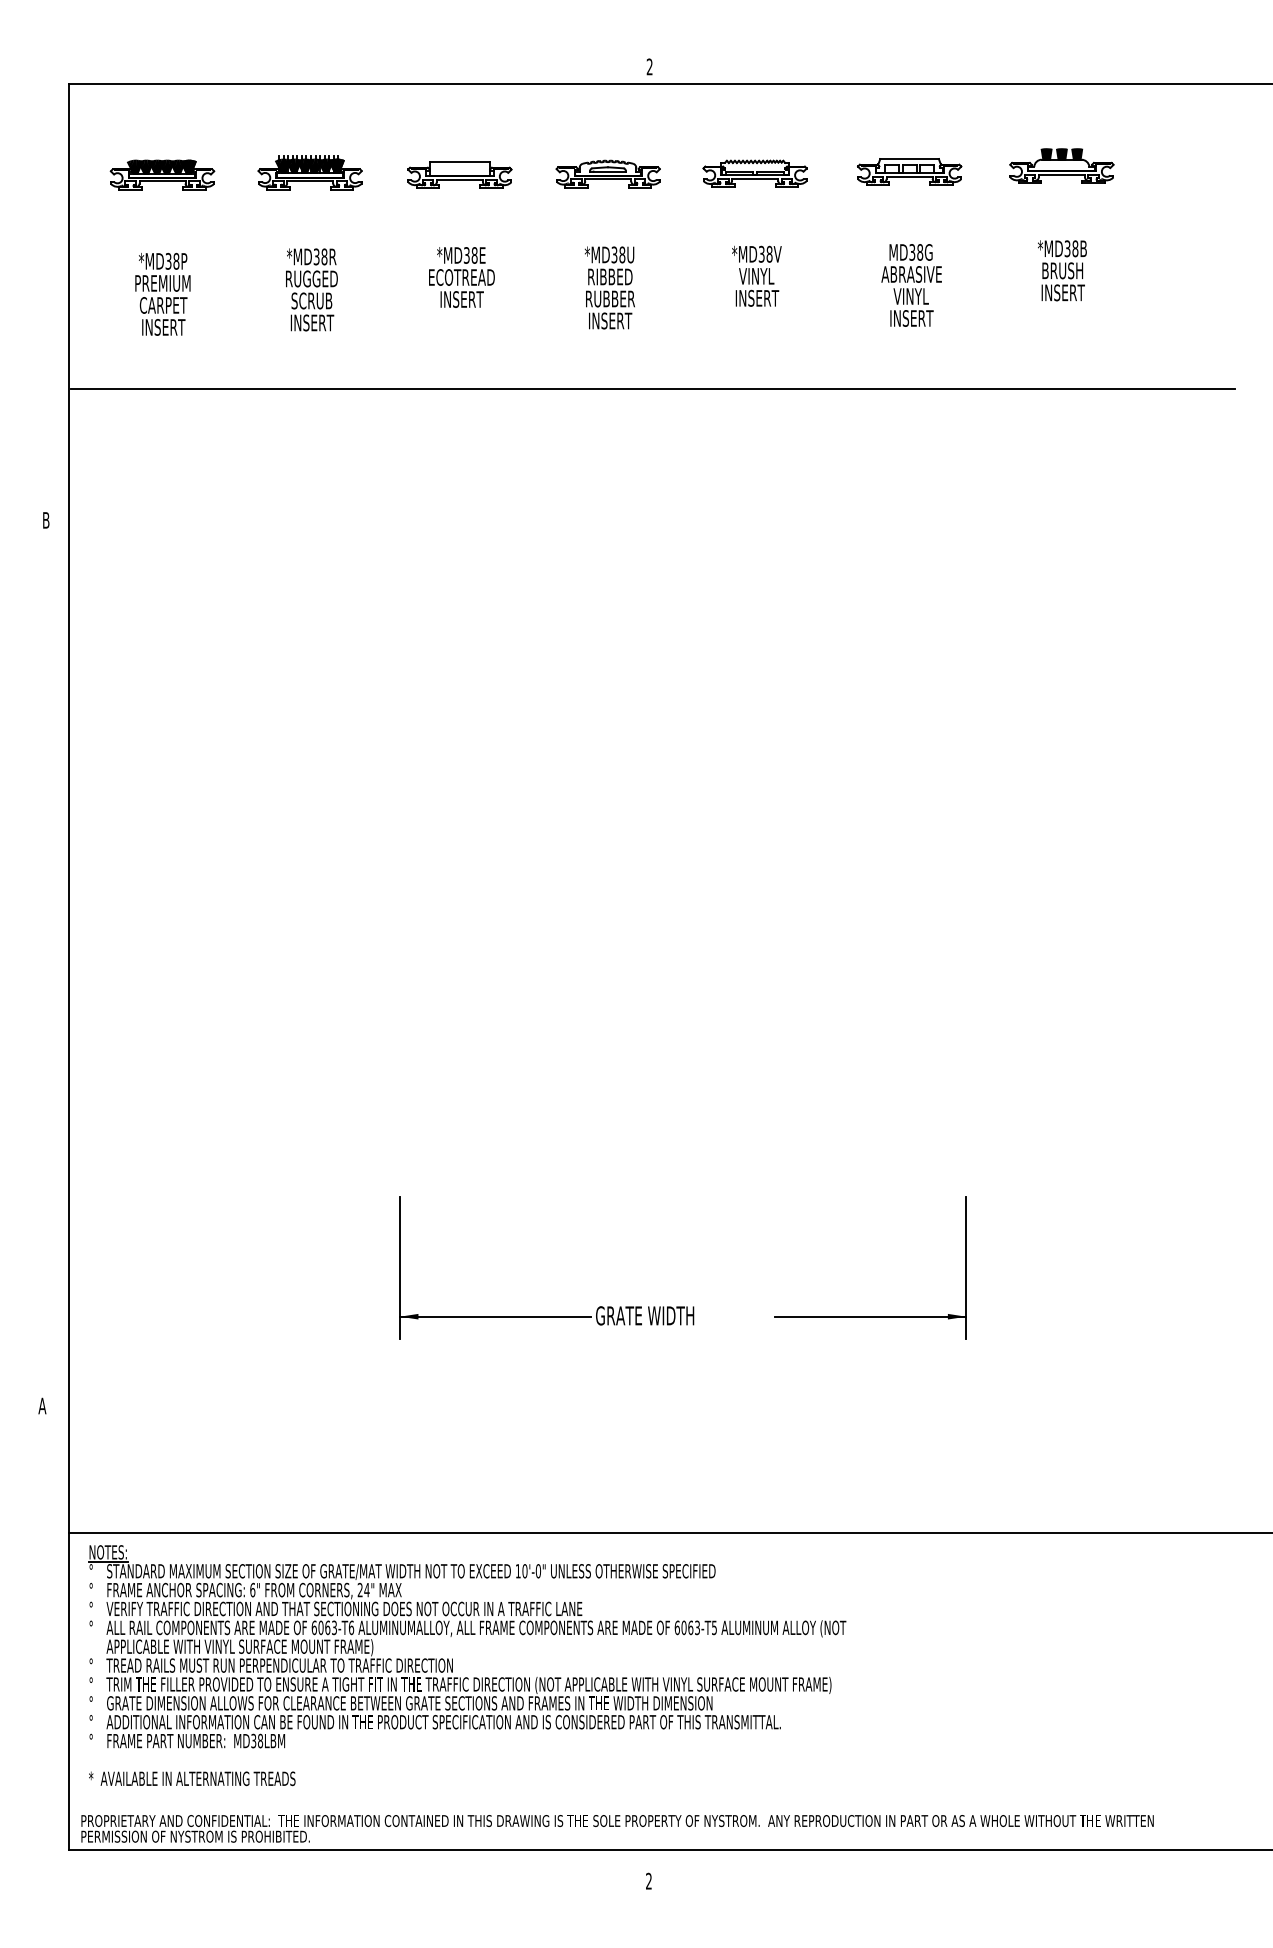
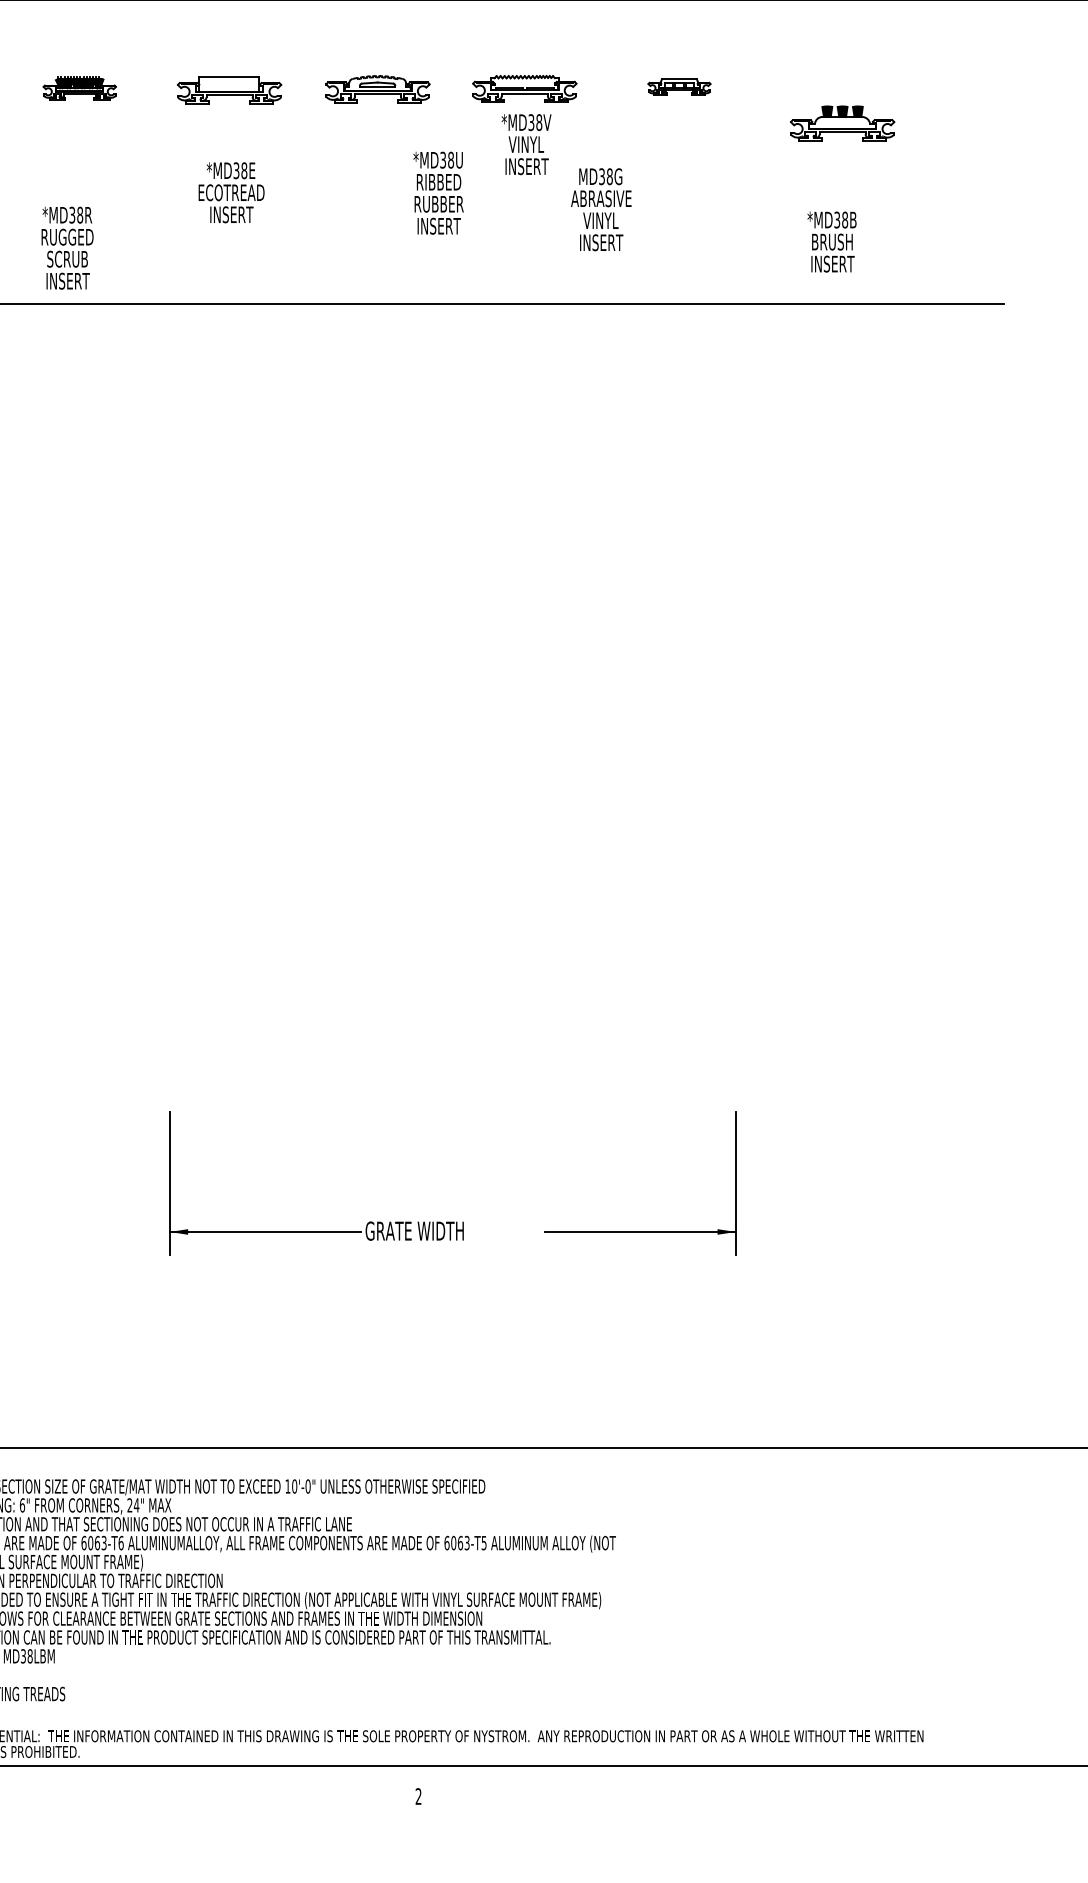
part: (1061, 165) -> (842, 122), moved
part: (909, 171) -> (679, 86), size x0.6
part: (309, 172) -> (79, 87), size x0.7
text: (1062, 270) -> (832, 241), moved
text: (756, 275) -> (526, 143), moved
text: (911, 285) -> (601, 209), moved
text: (609, 287) -> (438, 192), moved
text: (311, 289) -> (67, 247), moved

